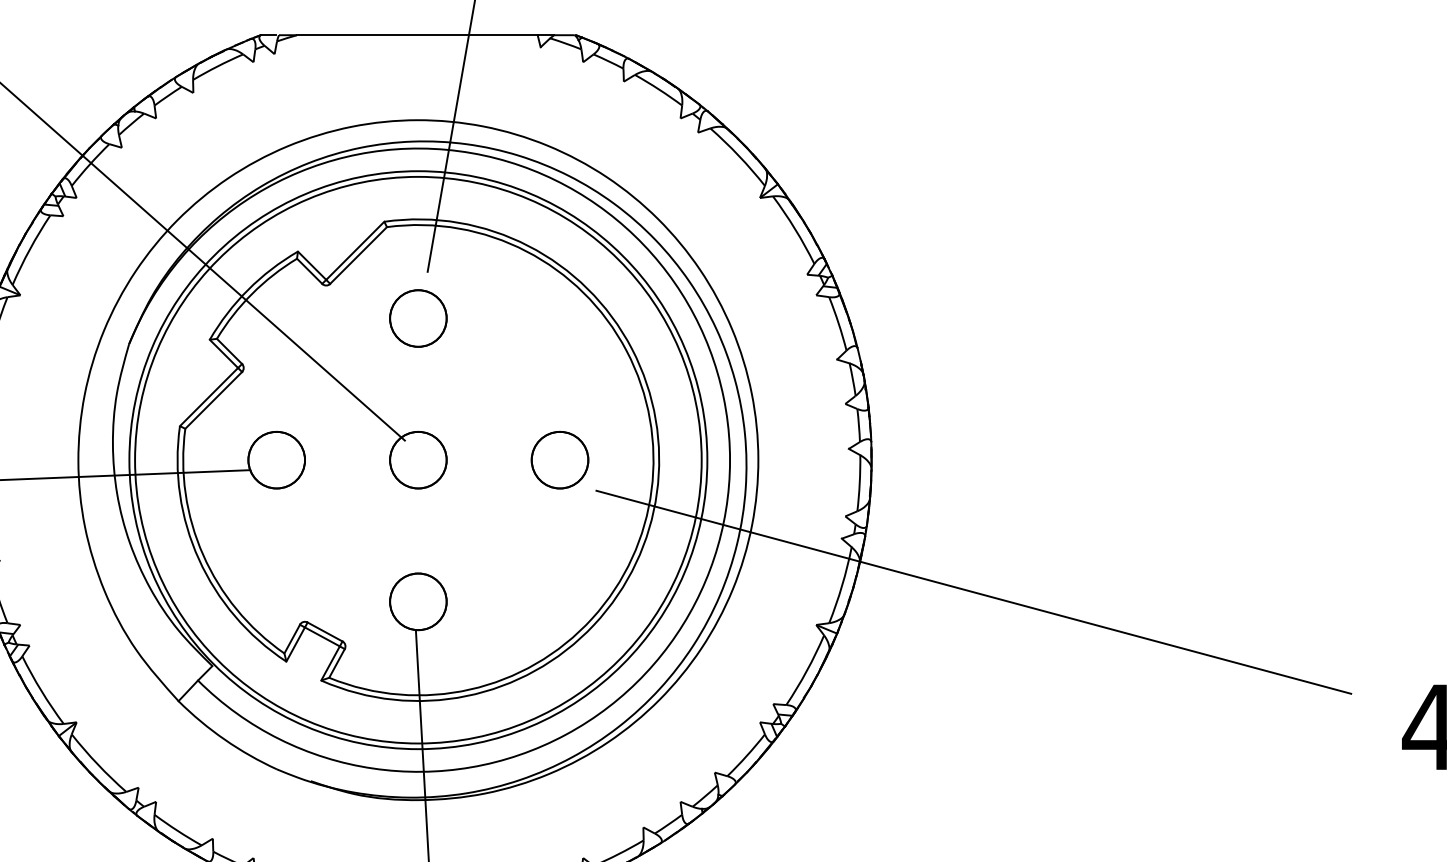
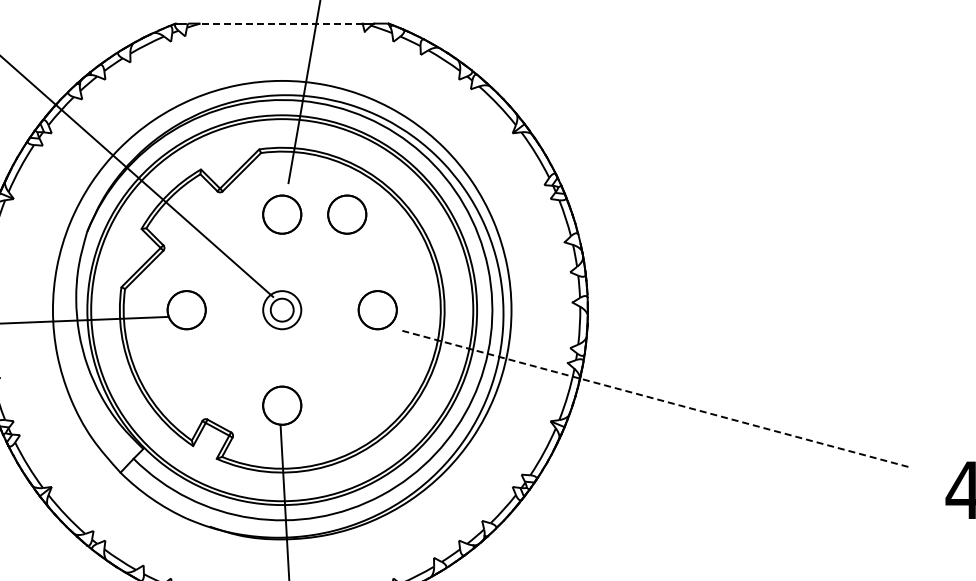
line: (417, 35) -> (281, 23), solid -> dashed
circle: (515, 318) -> (347, 214), added
circle: (418, 460) -> (282, 310), size x0.6
line: (973, 592) -> (656, 399), solid -> dashed

